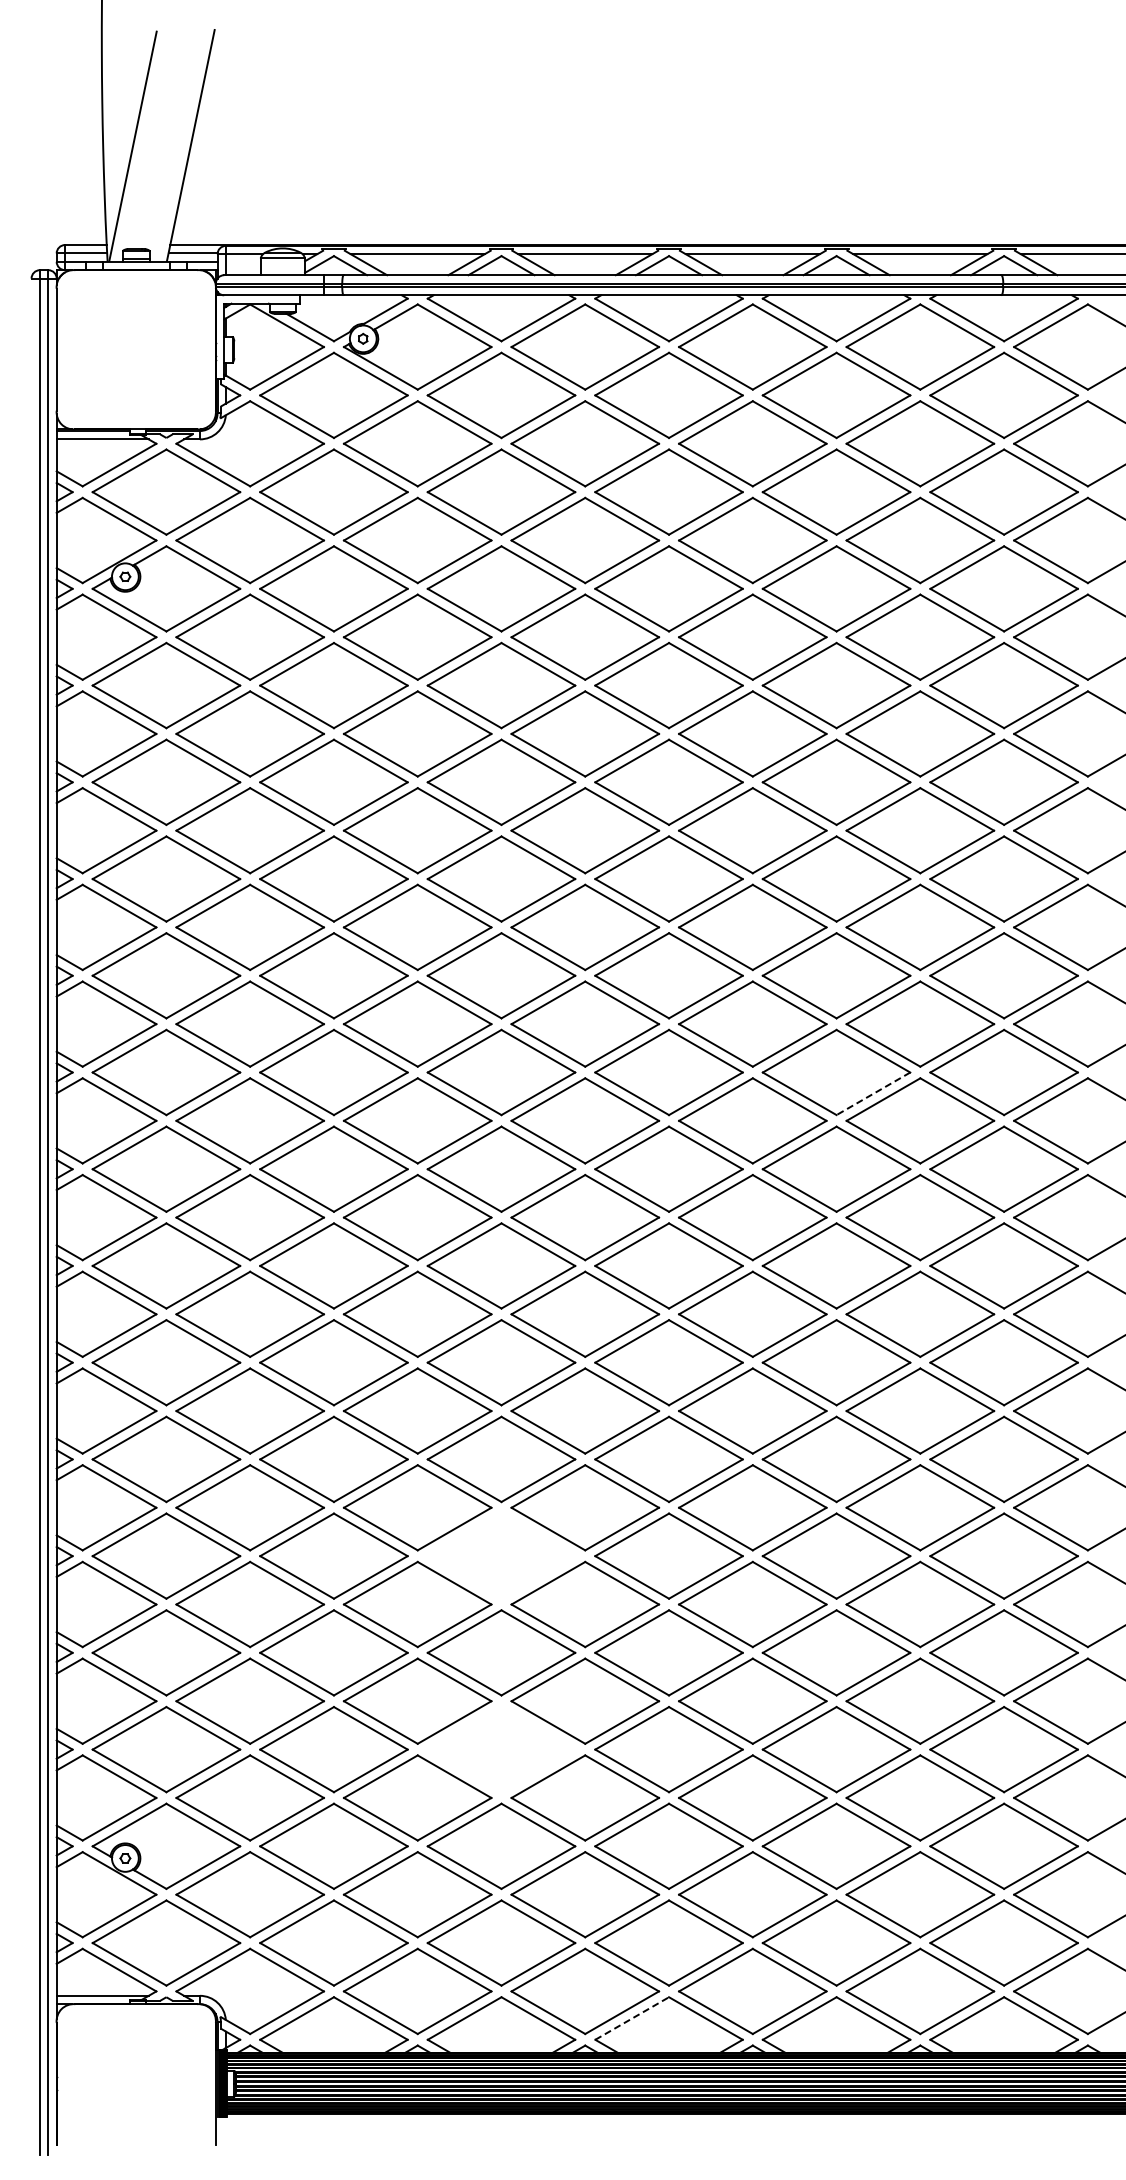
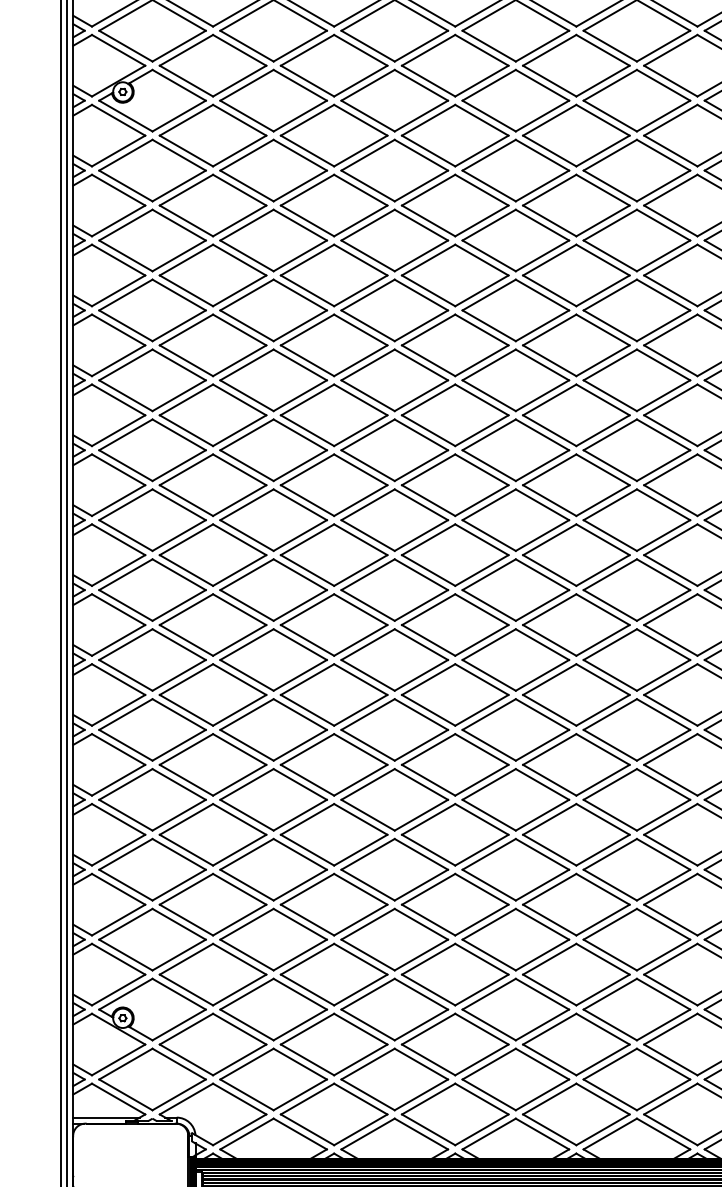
line: (873, 1093) -> (663, 465), dashed -> solid
part: (501, 1555) -> (394, 799), added
part: (501, 1749) -> (394, 939), added
line: (632, 2018) -> (489, 1134), dashed -> solid

